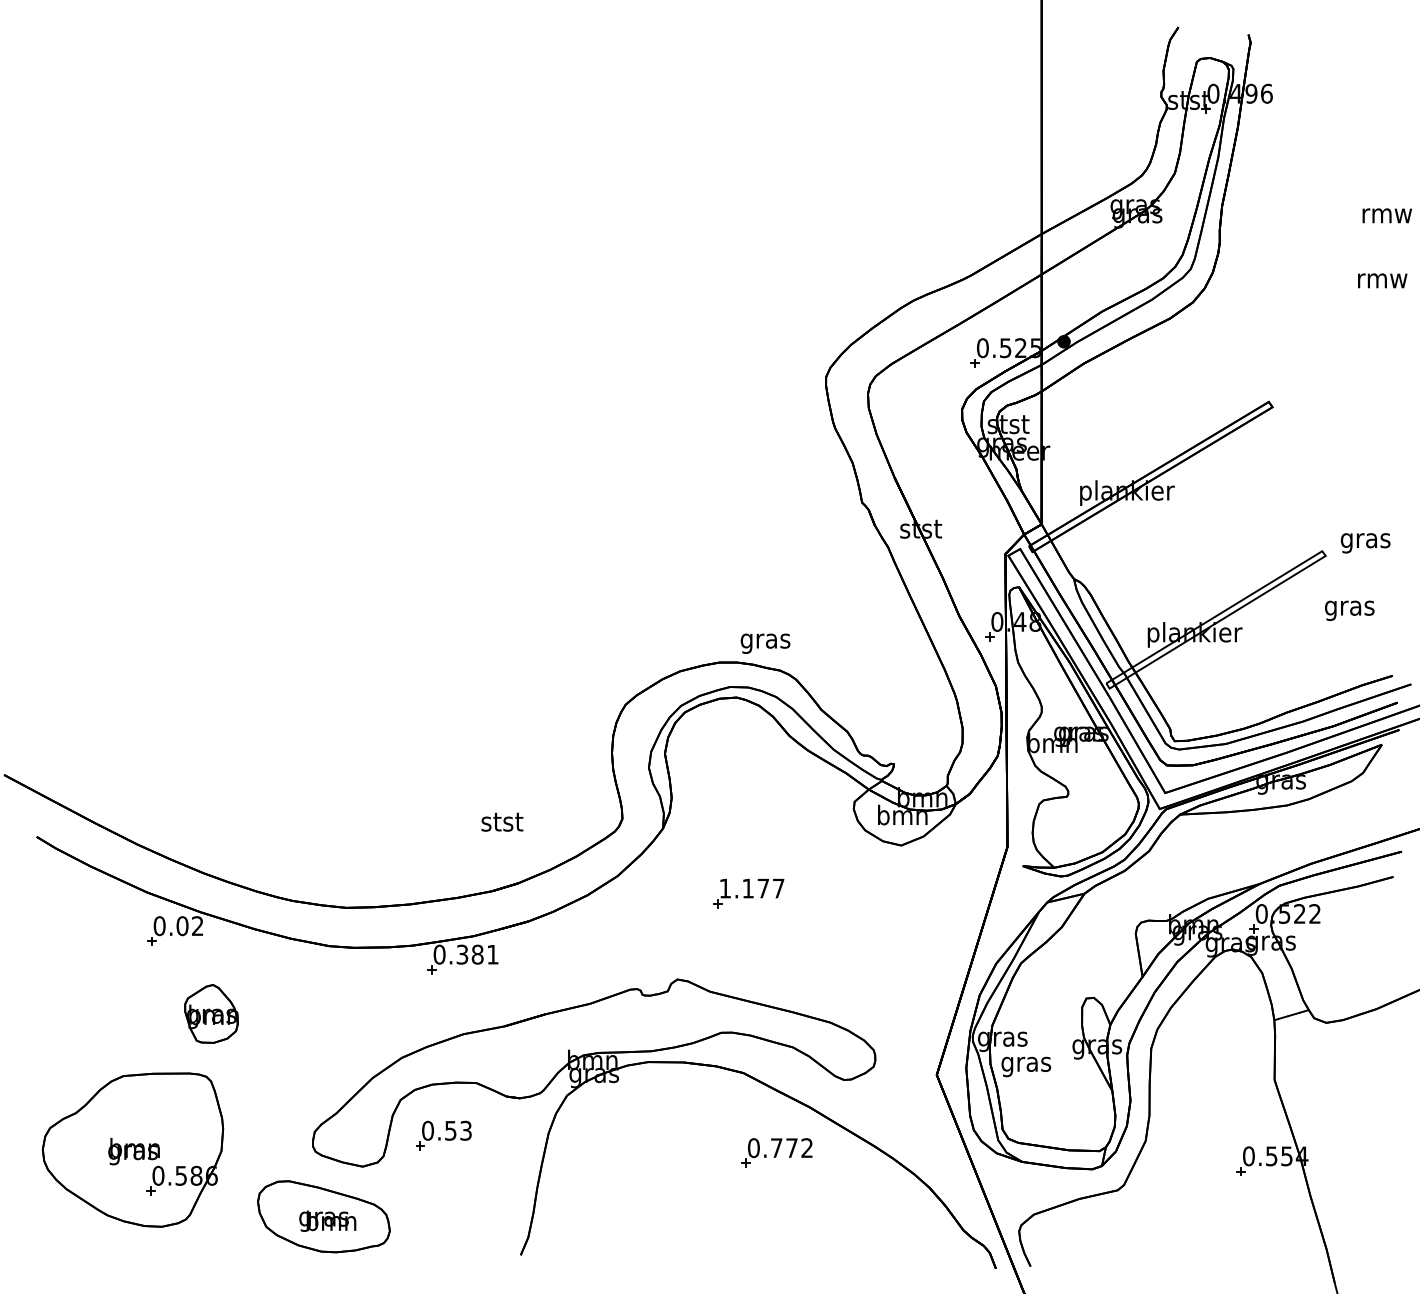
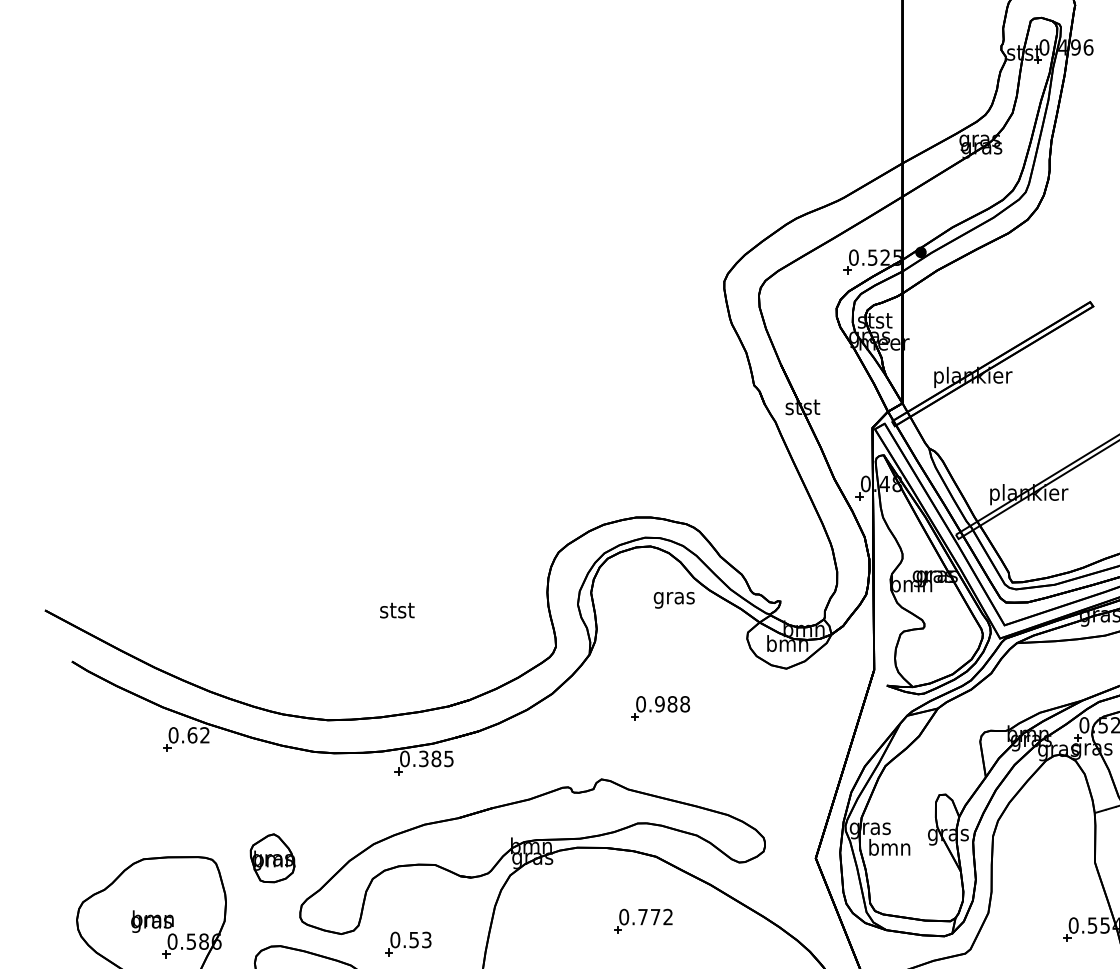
text: (765, 643) -> (674, 600), moved
text: (502, 821) -> (397, 610), moved
text: (751, 888) -> (662, 704), 1.177 -> 0.988
text: (182, 925) -> (192, 734), 0.02 -> 0.62
text: (492, 954) -> (448, 758), 0.381 -> 0.385
part: (211, 1013) -> (272, 857), moved
text: (1025, 1064) -> (889, 849), gras -> bmn
part: (443, 1135) -> (408, 943), moved
part: (776, 1152) -> (642, 920), moved

